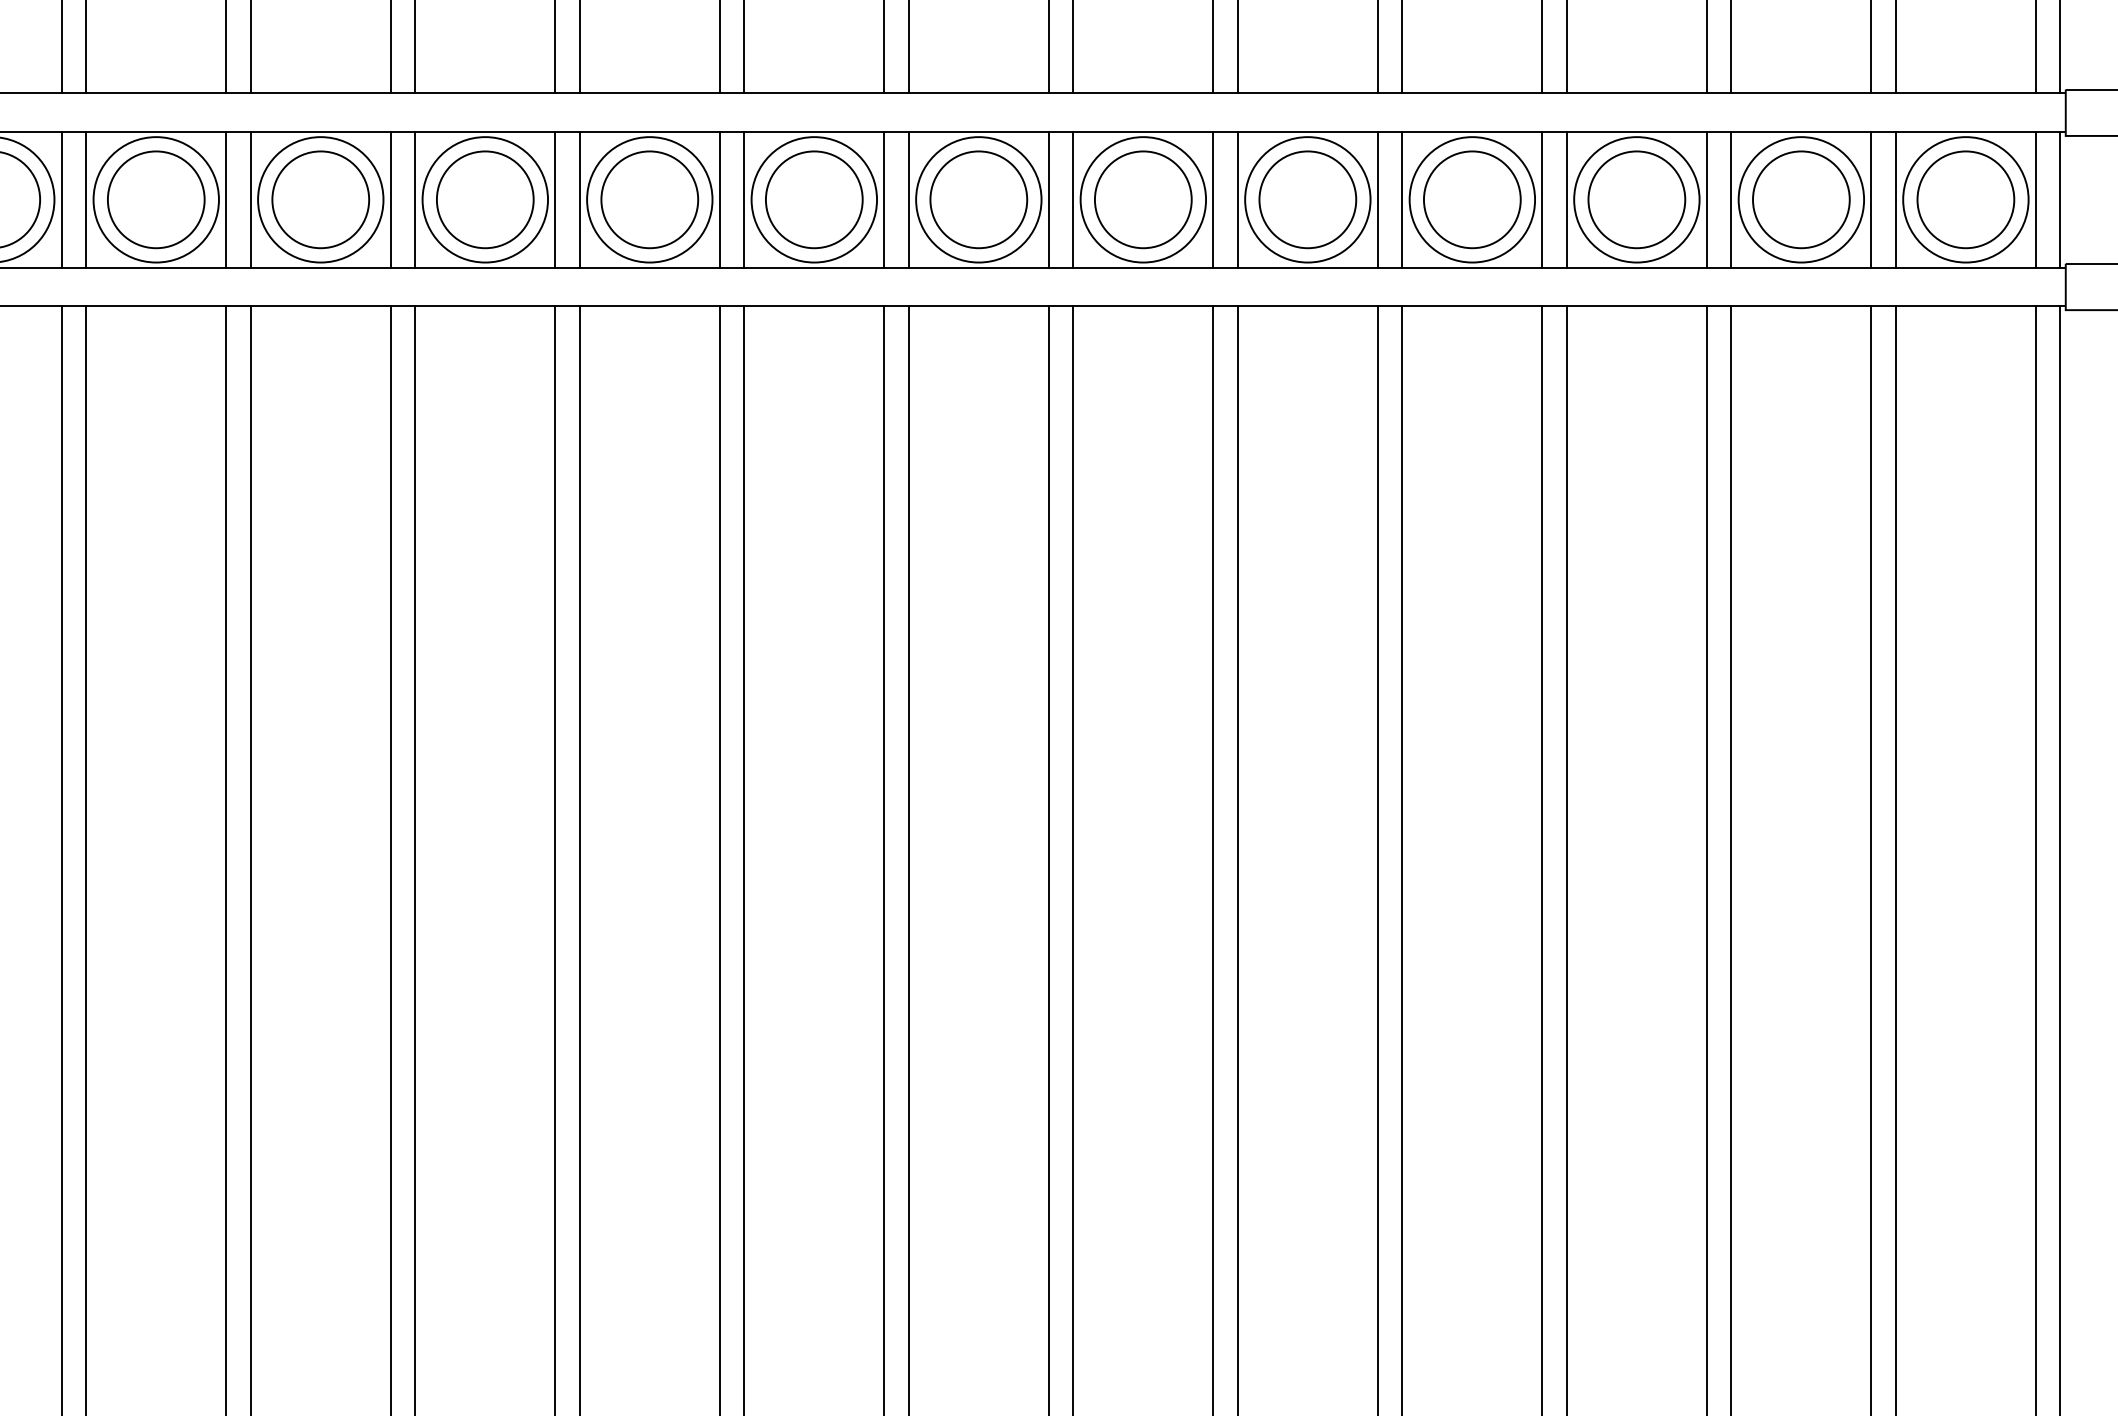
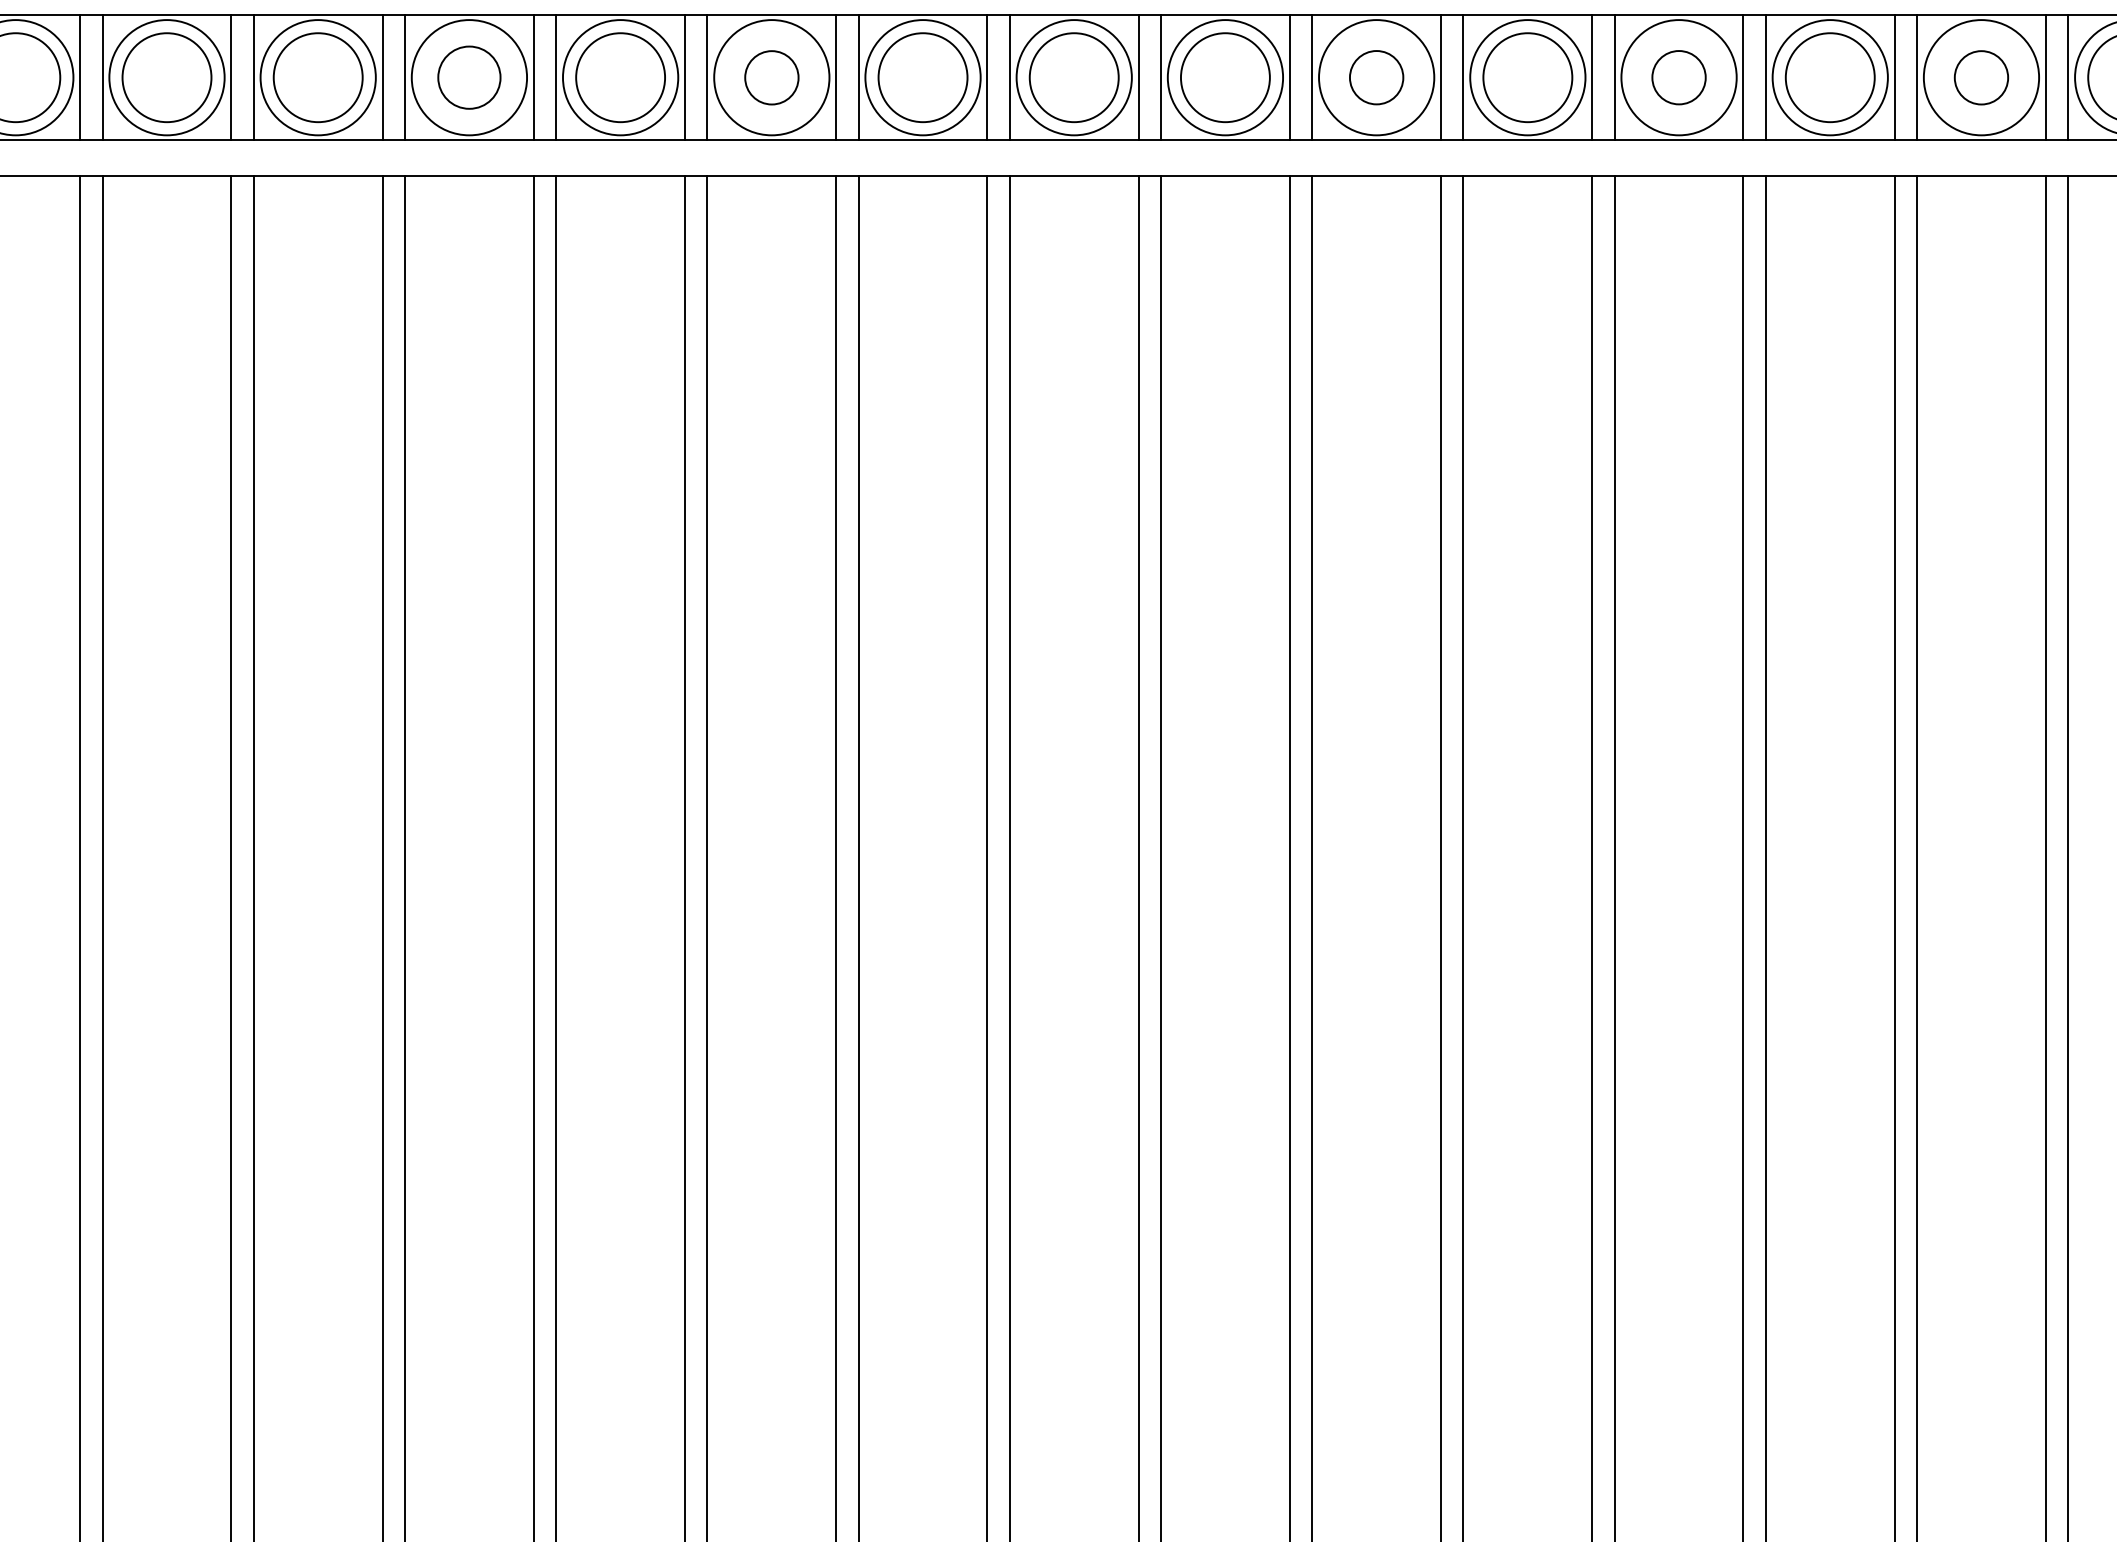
circle: (155, 199) -> (468, 77), size x0.7
circle: (484, 199) -> (771, 77), size x0.6
circle: (1143, 199) -> (1376, 77), size x0.6
circle: (1471, 199) -> (1678, 77), size x0.6
circle: (1801, 199) -> (1981, 77), size x0.6

